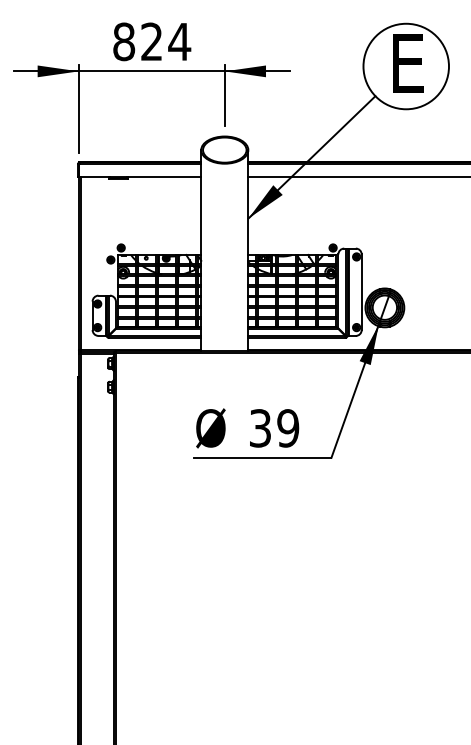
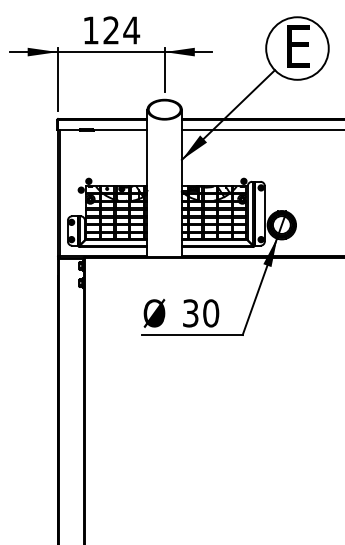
text: (123, 41) -> (90, 30), 824 -> 124
text: (288, 428) -> (211, 313), 39 -> 30

